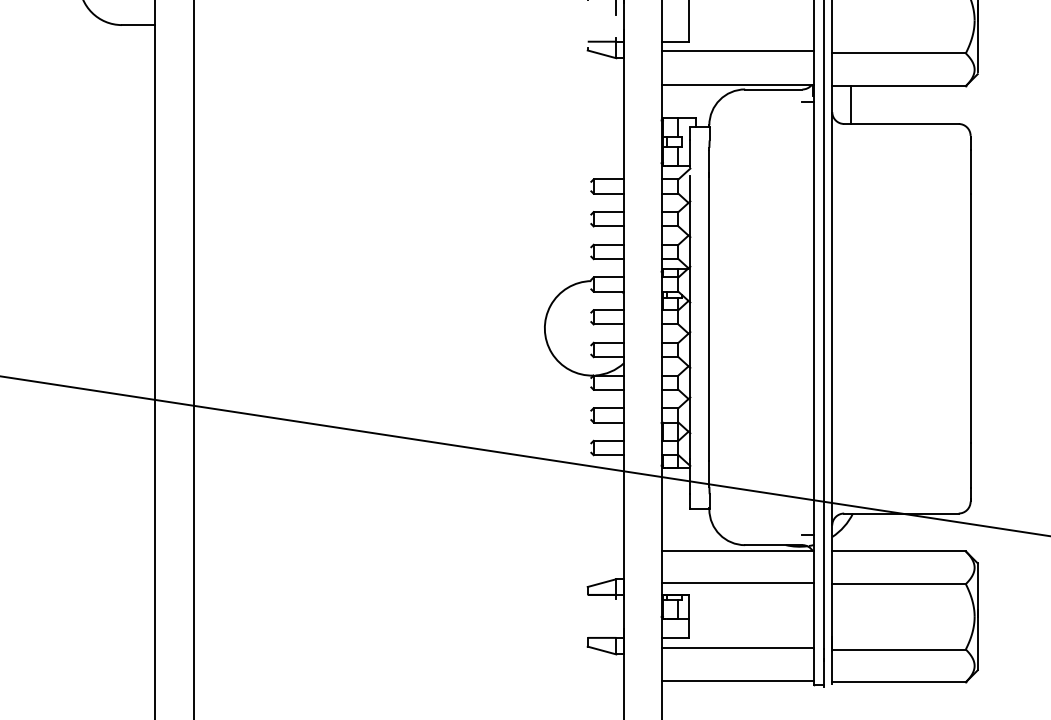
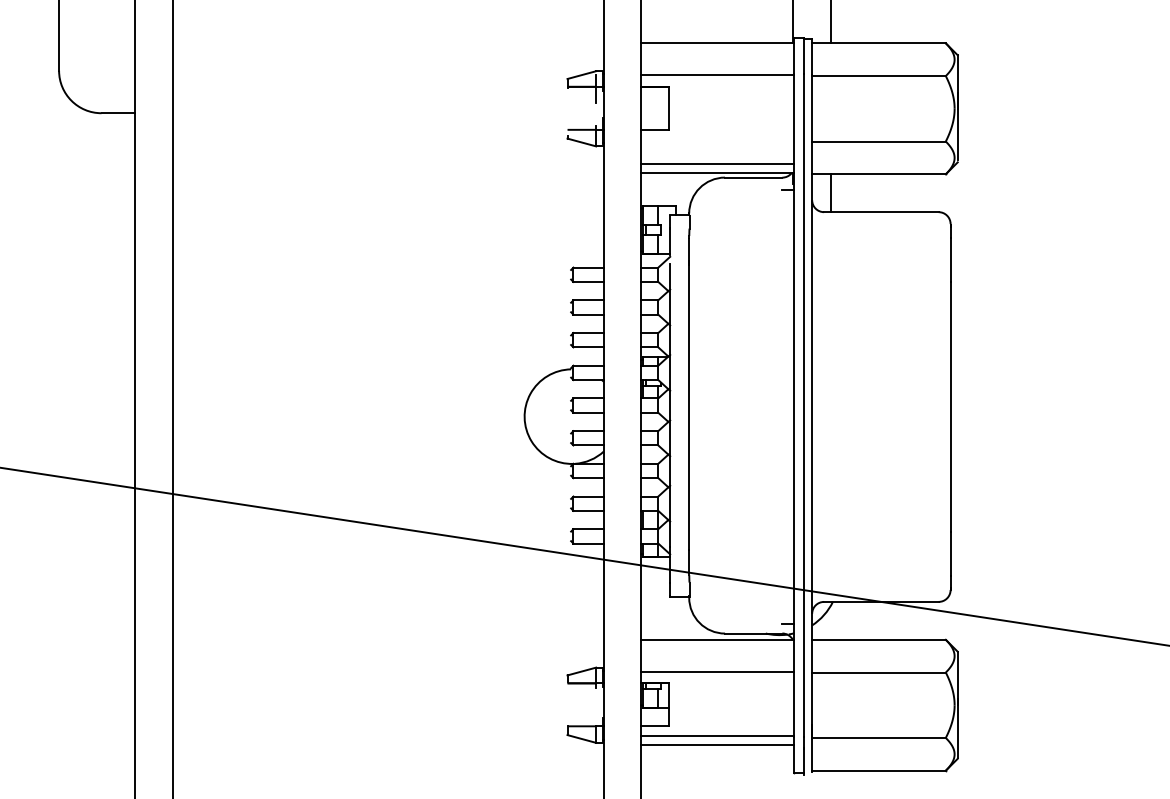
line: (737, 51) -> (717, 163), moved
line: (737, 681) -> (717, 744), moved

